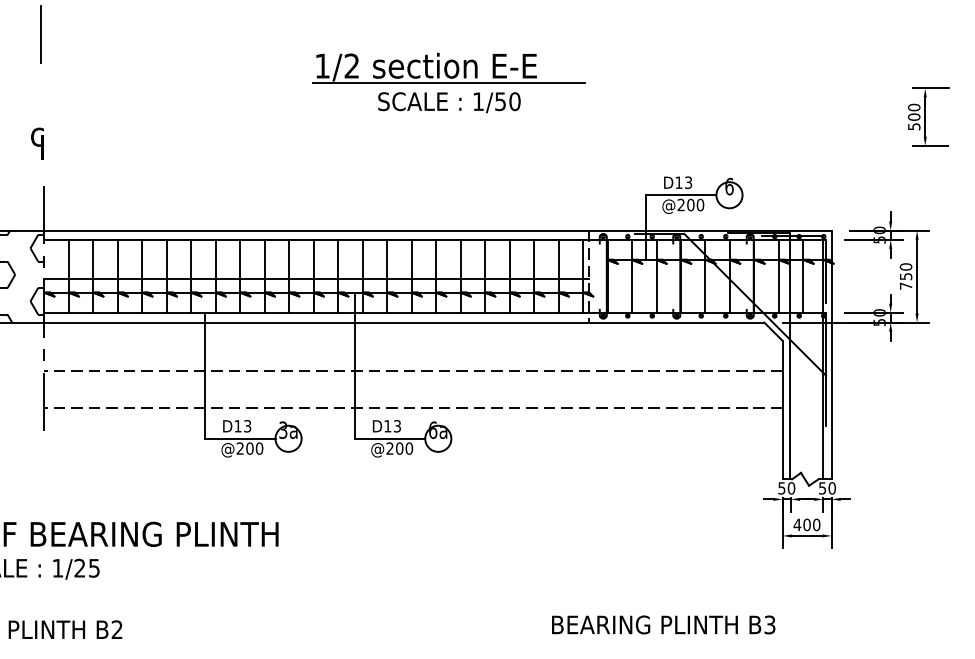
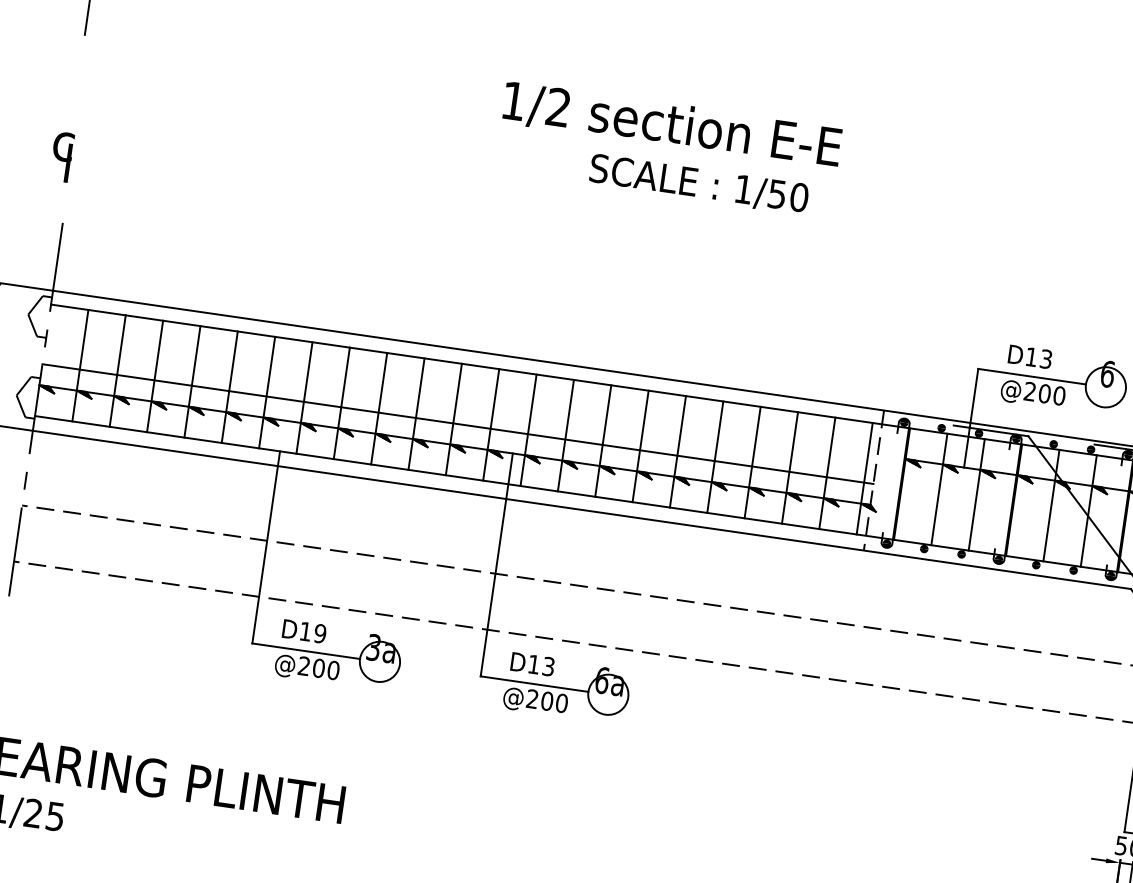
line: (449, 83) -> (703, 155), removed
text: (247, 426) -> (320, 634), D13 -> D19

